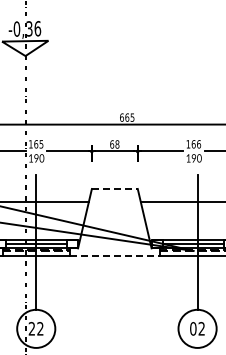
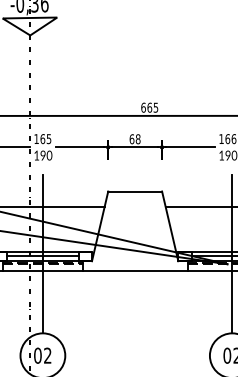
line: (114, 189) -> (134, 192), dashed -> solid
line: (114, 256) -> (134, 270), dashed -> solid
text: (31, 328) -> (37, 355), 22 -> 02

